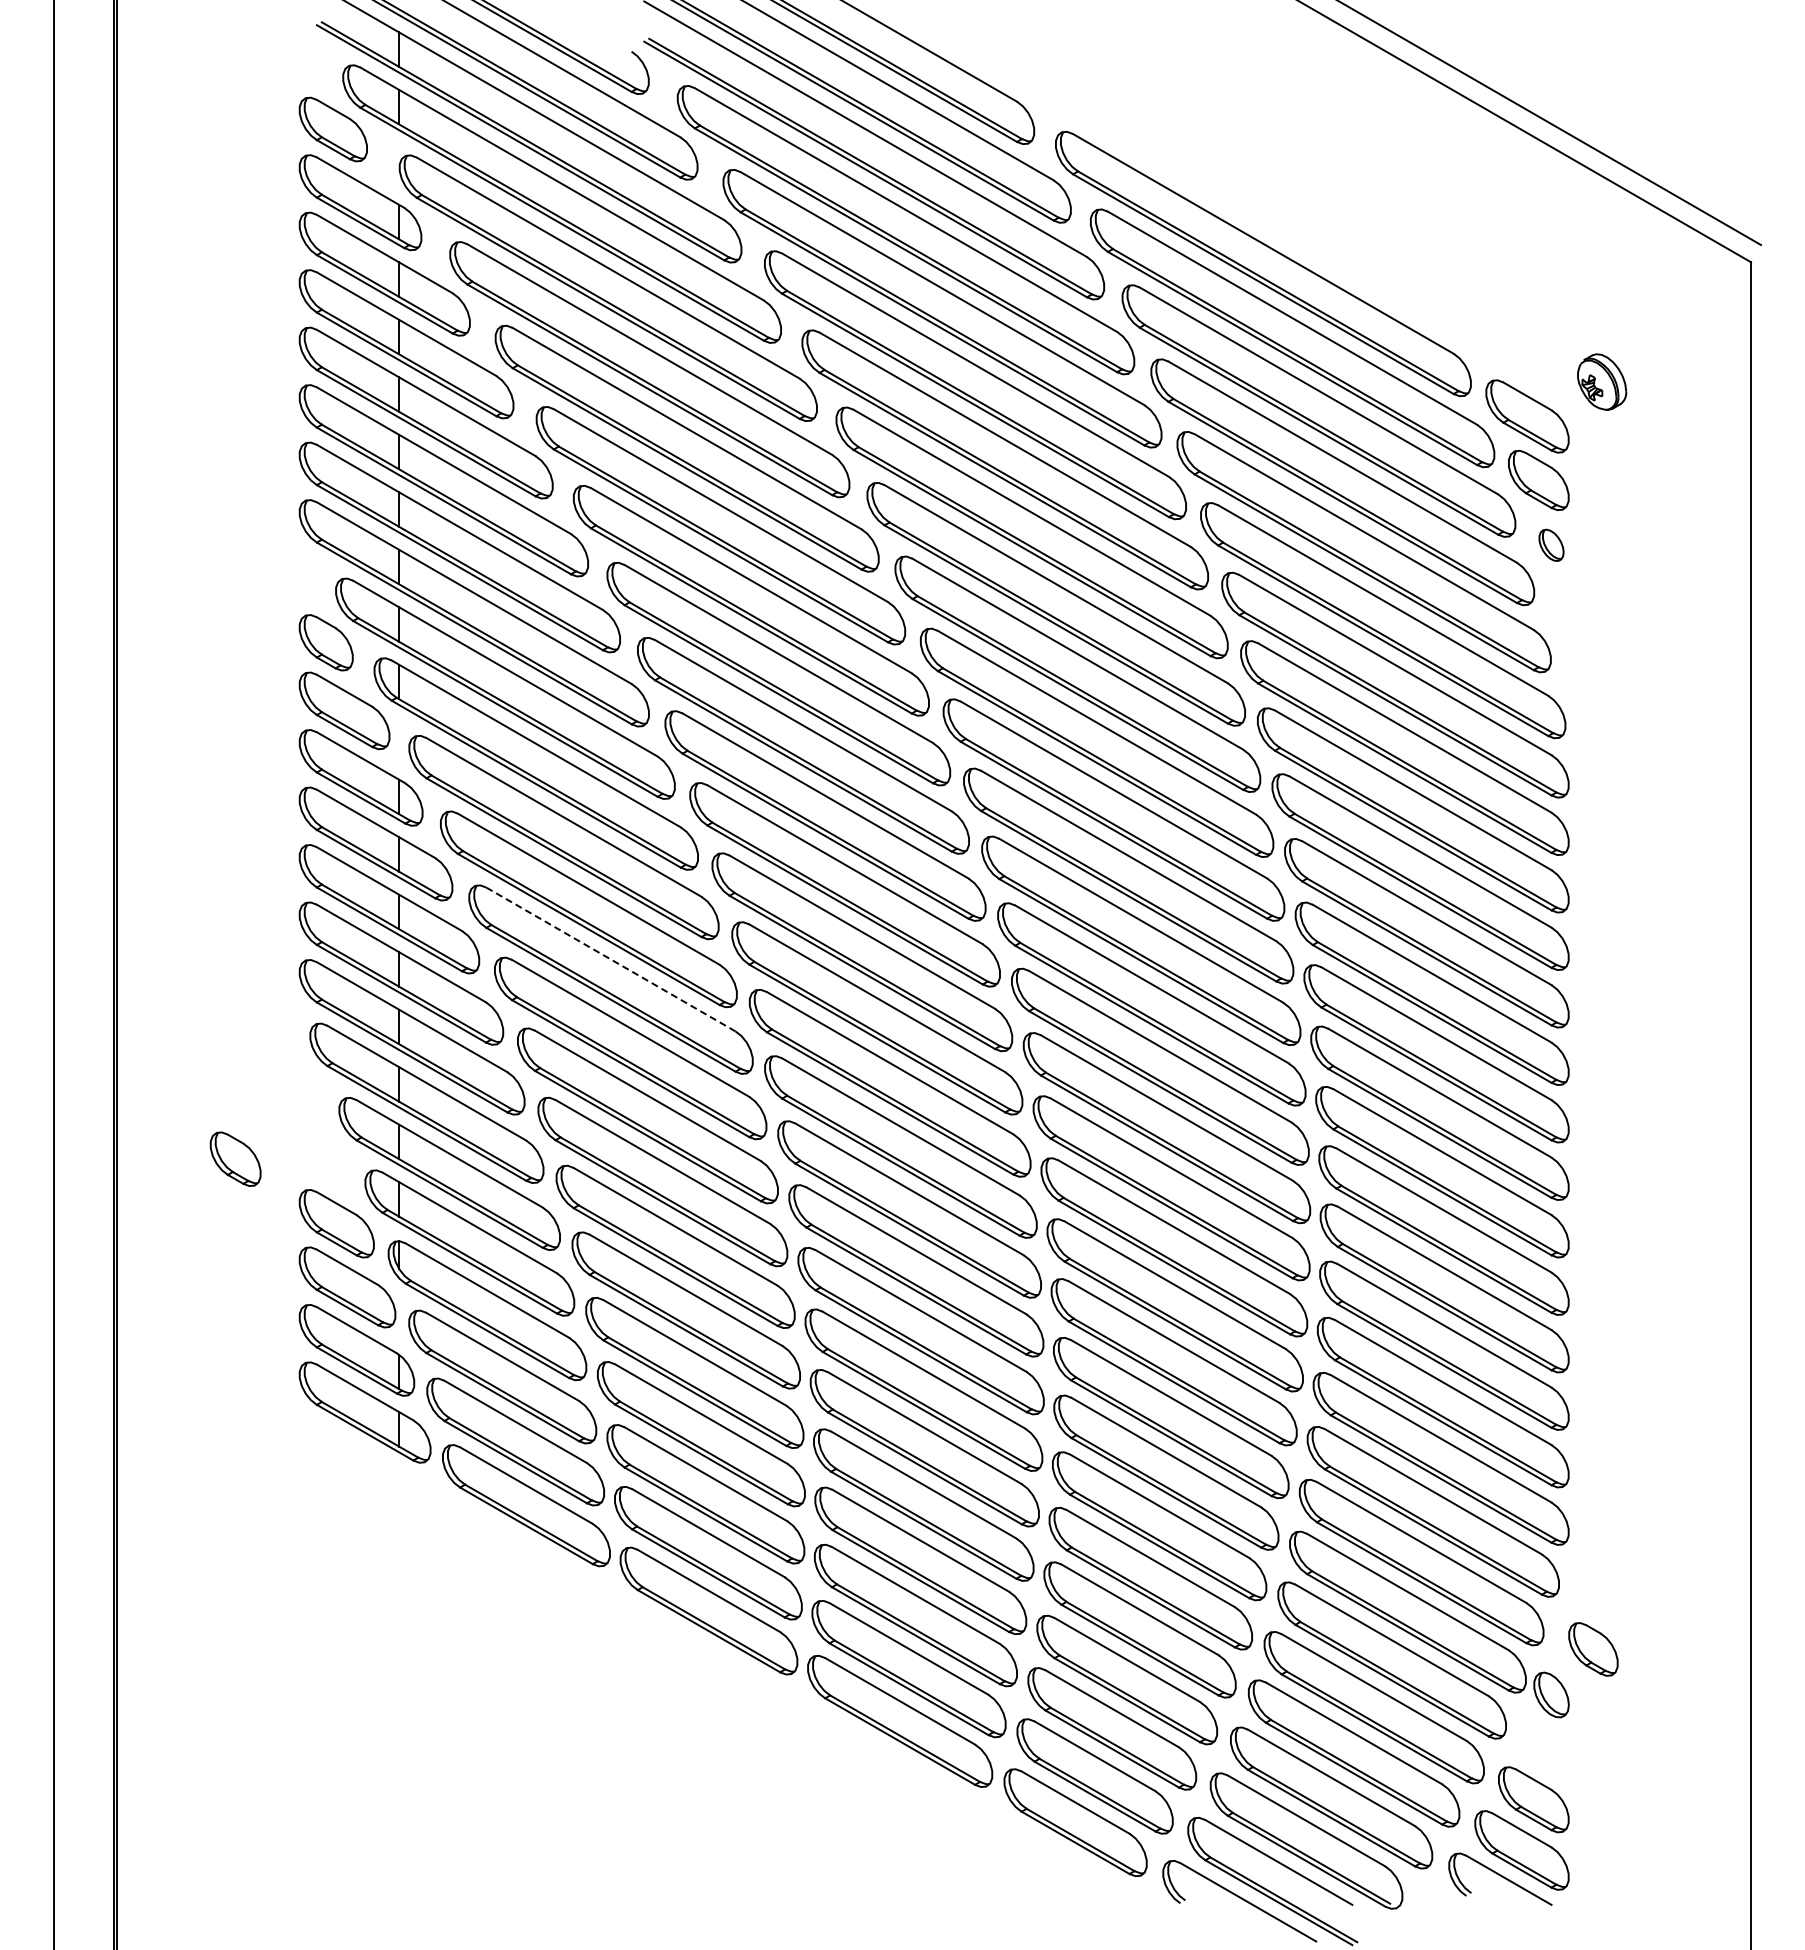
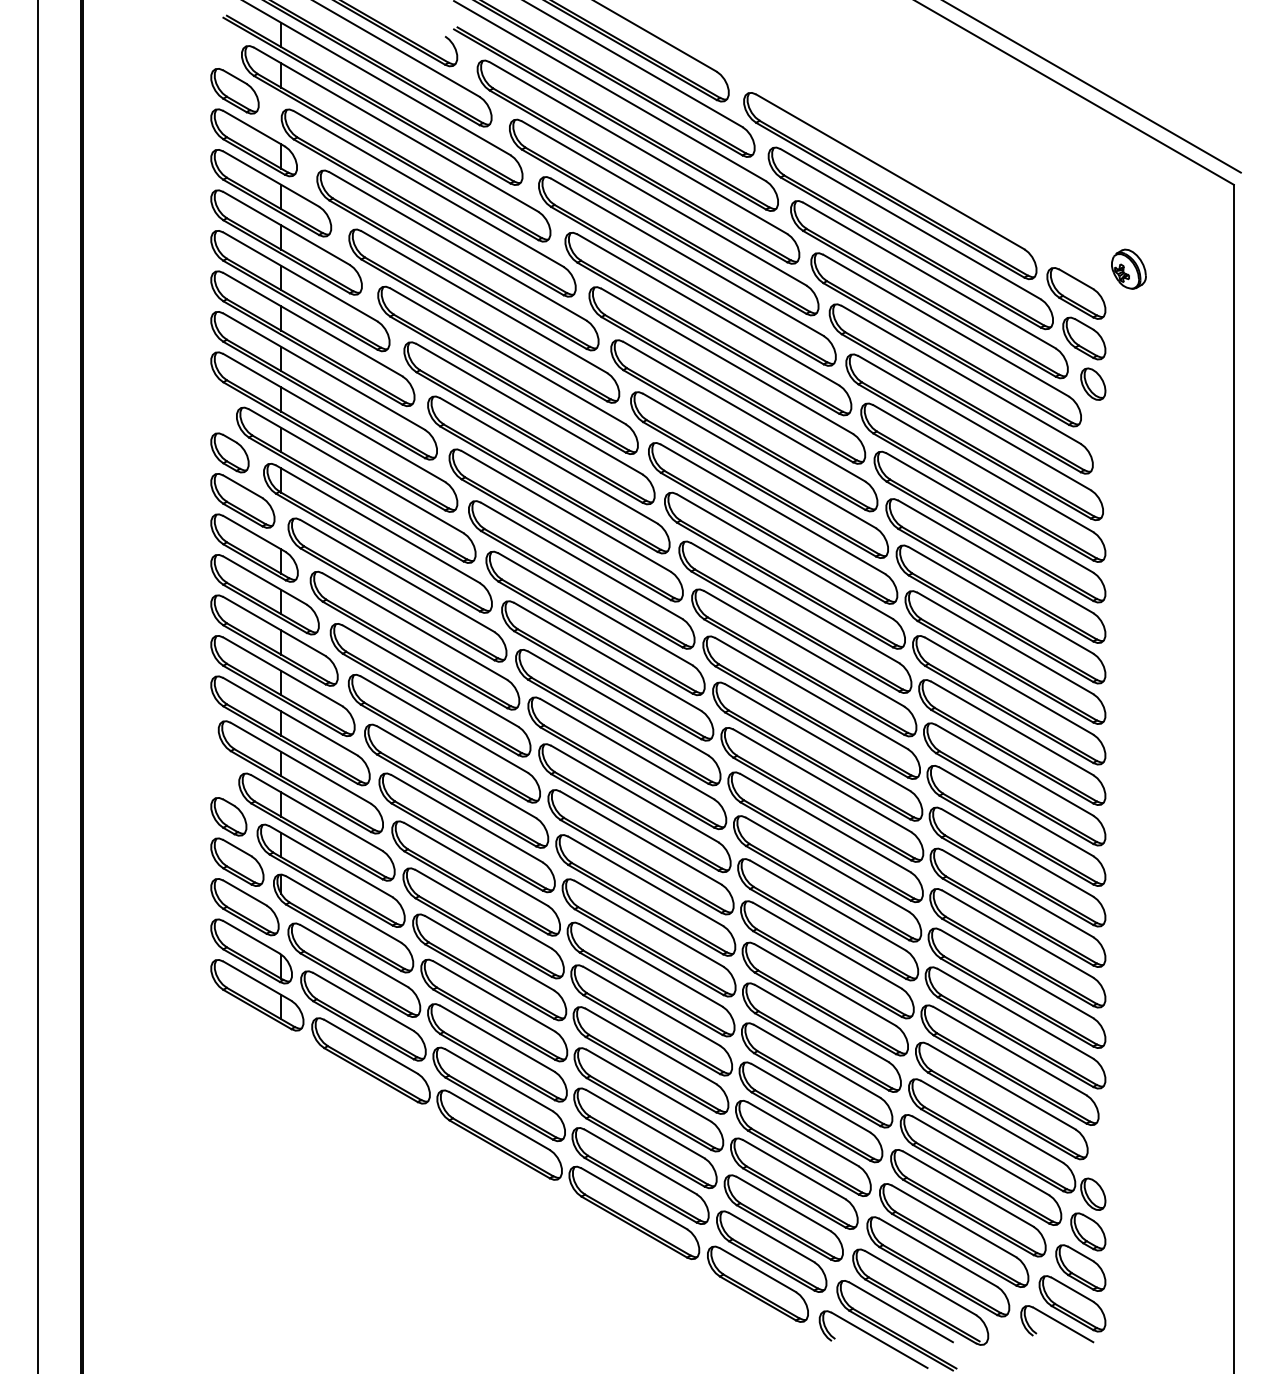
part: (1551, 545) -> (1093, 384), size x1.43
line: (611, 959) -> (430, 676), dashed -> solid
part: (235, 1158) -> (228, 816), moved
part: (1593, 1649) -> (1088, 1232), moved

